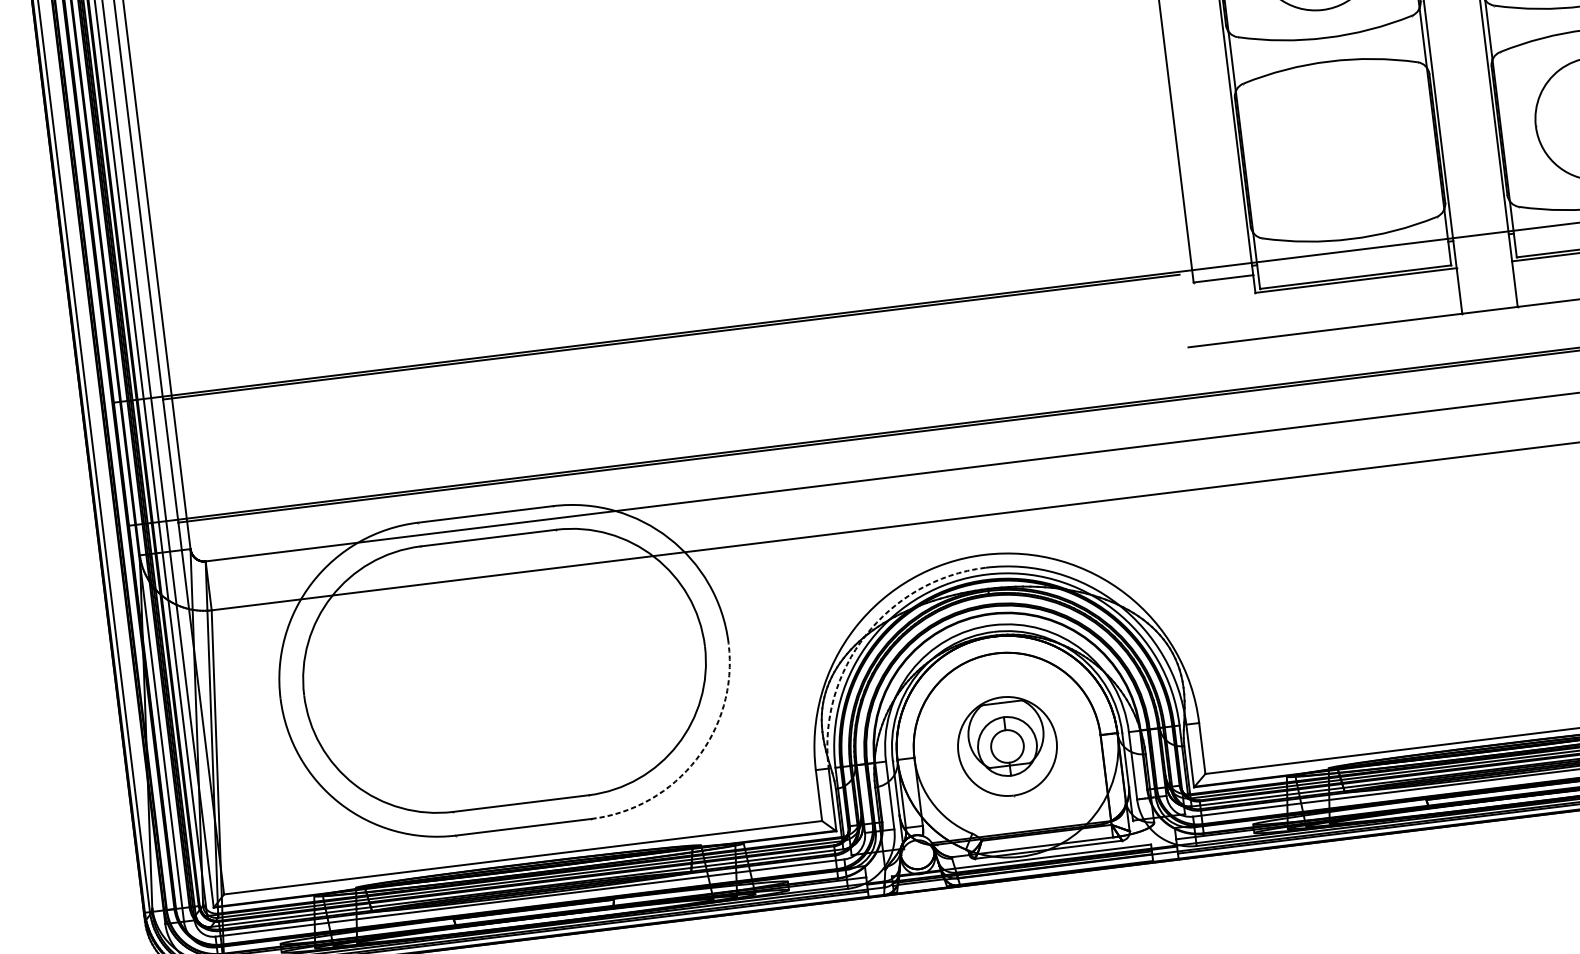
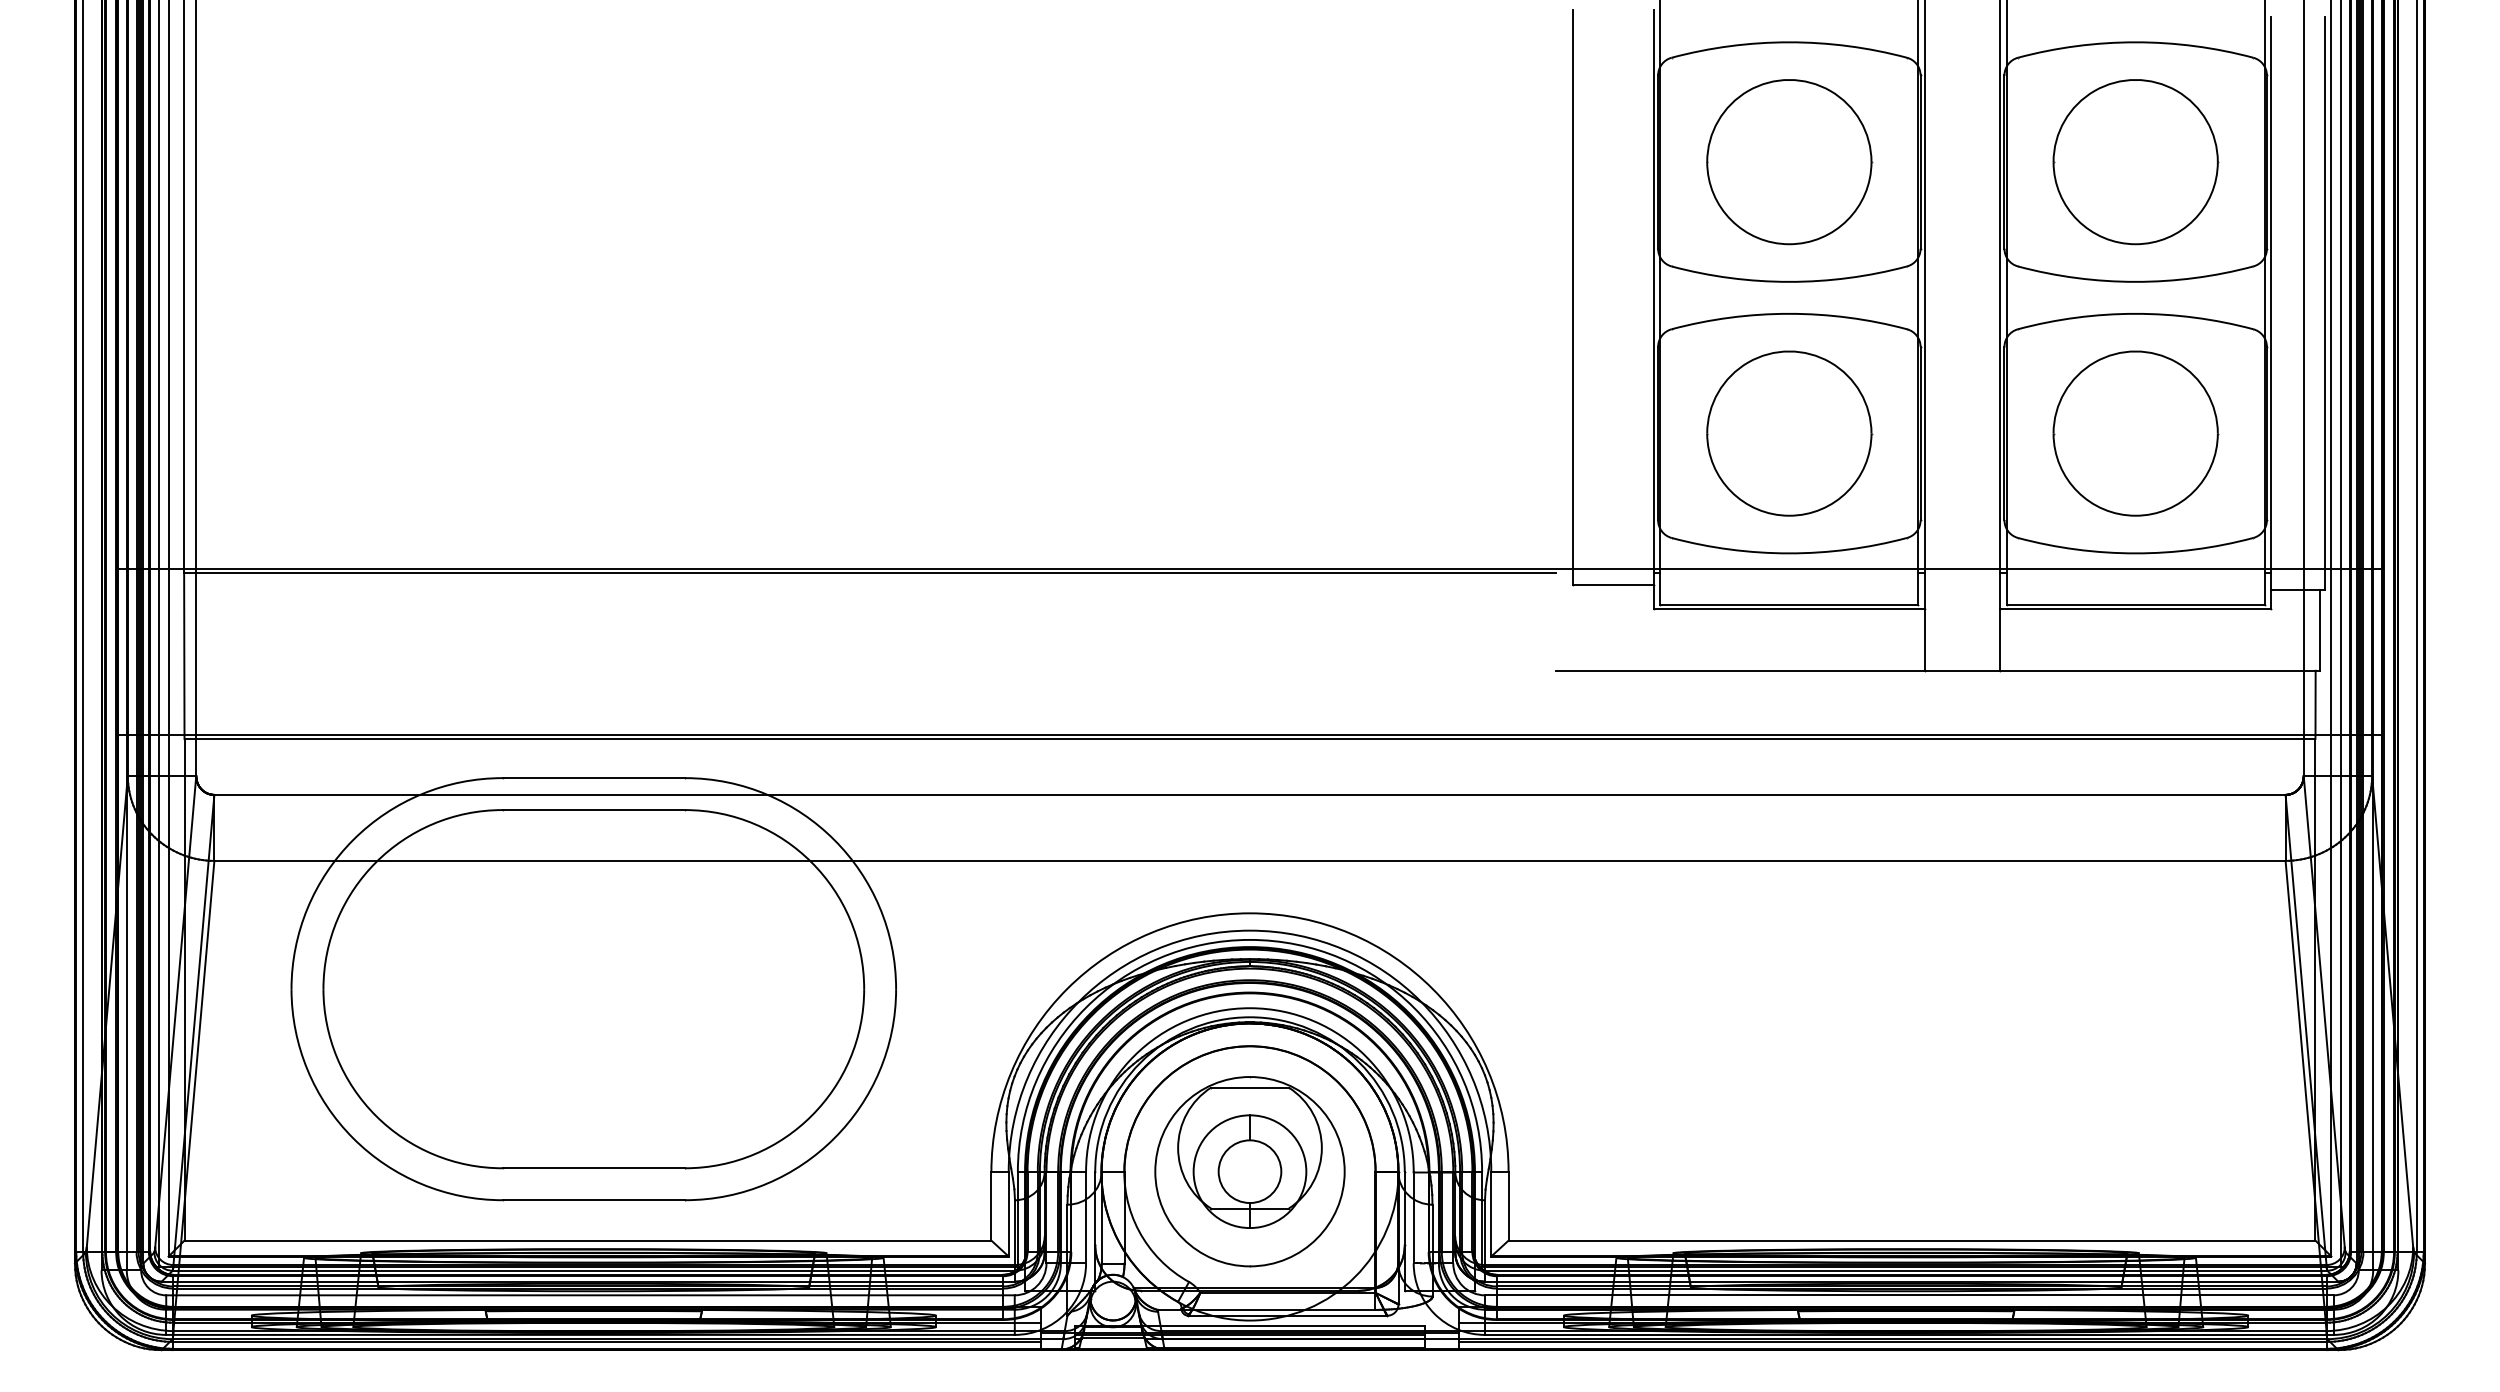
part: (1340, 150) -> (1789, 433), added
arc: (865, 635) -> (1079, 1001), dashed -> solid
part: (1007, 746) -> (1249, 1171), size x1.43
arc: (696, 759) -> (834, 1138), dashed -> solid

